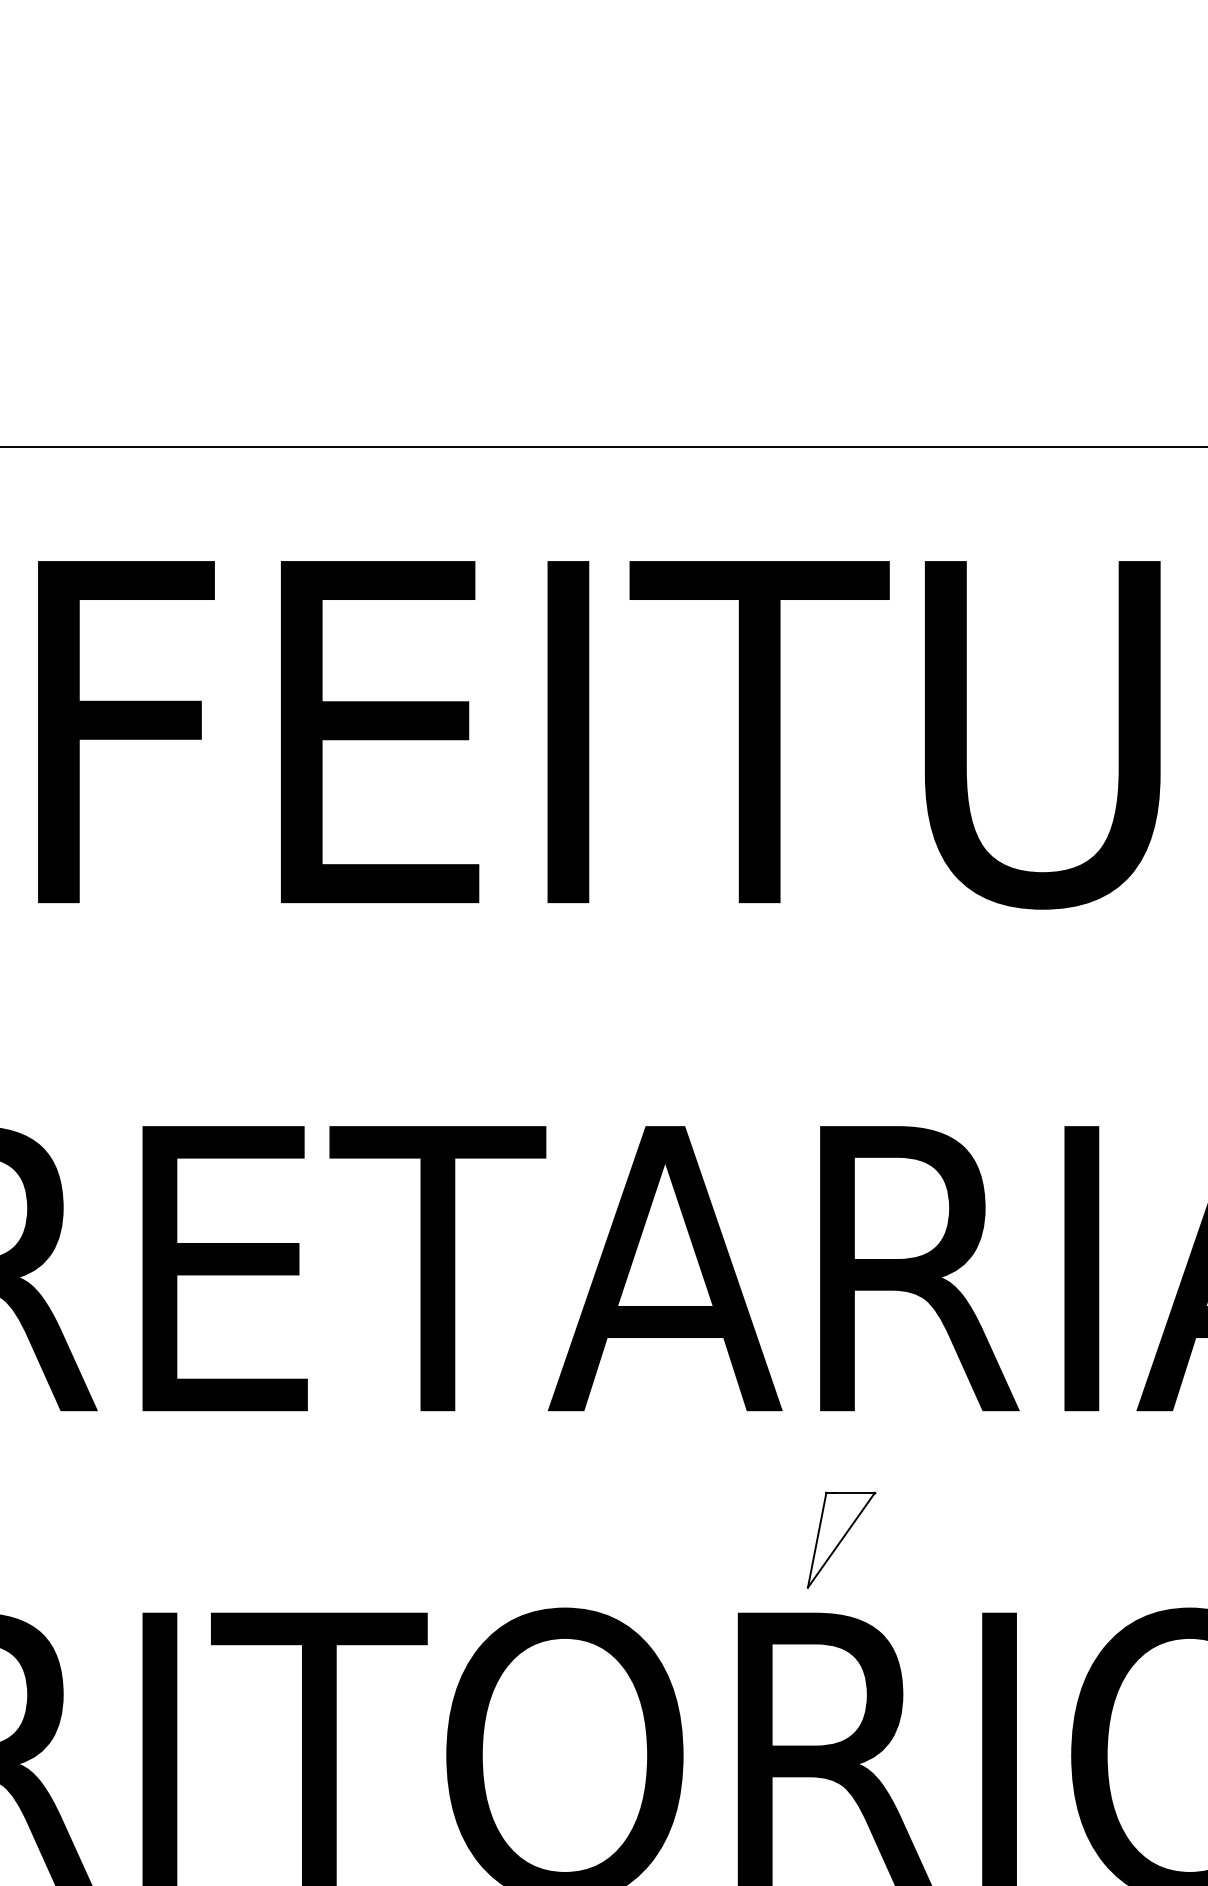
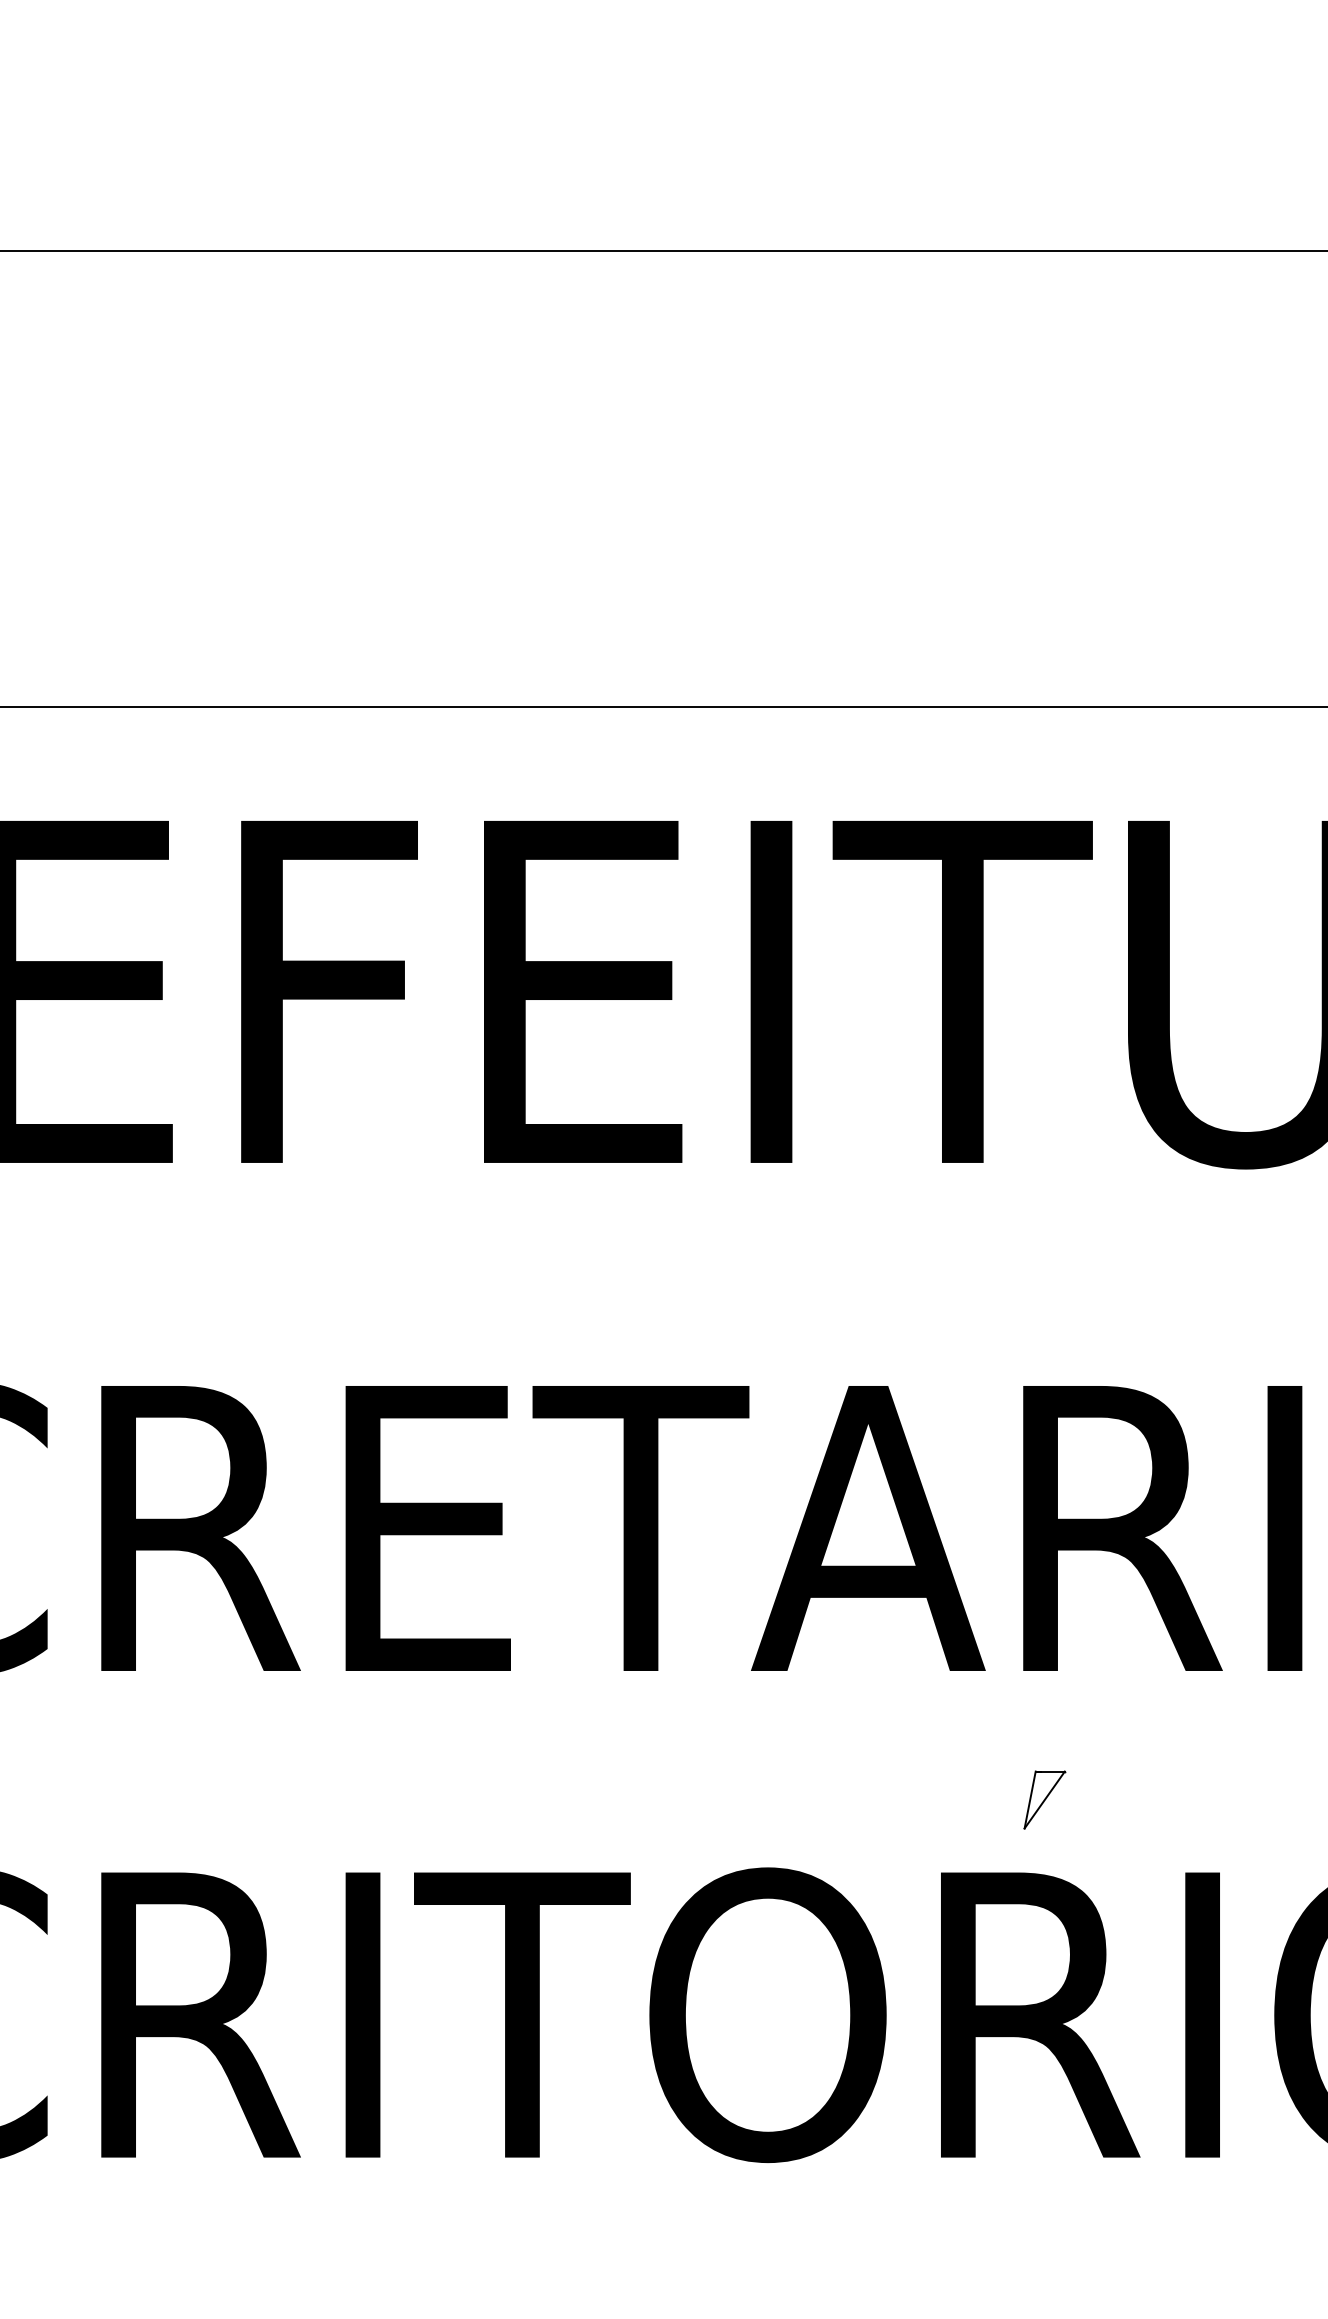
part: (841, 1539) -> (1044, 1799), size x0.6

